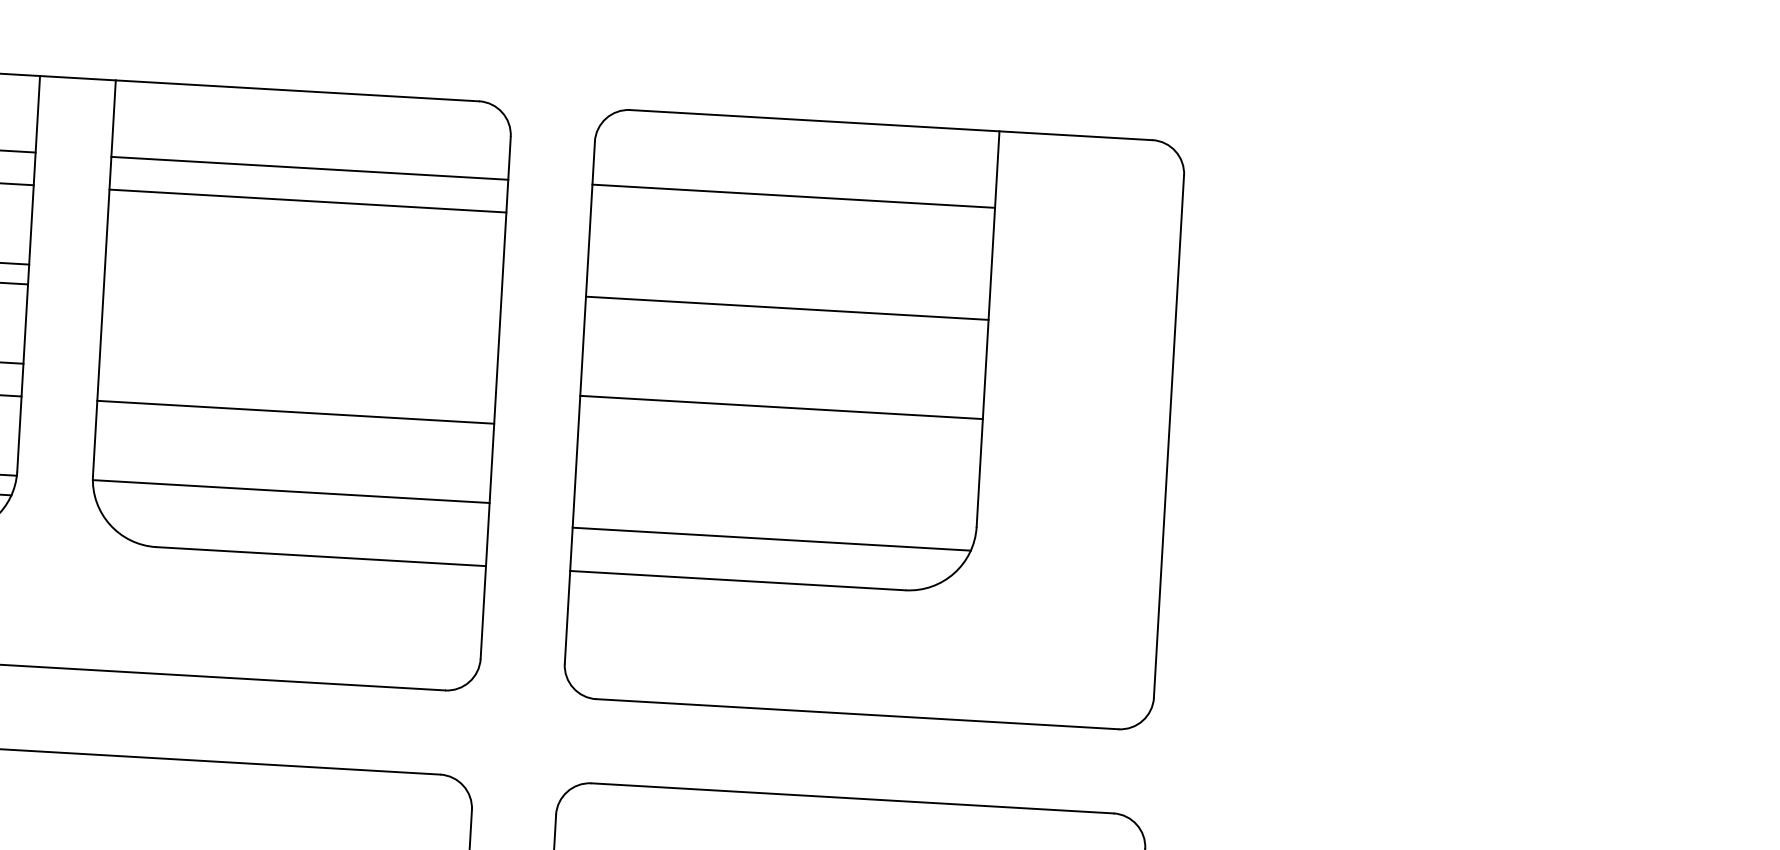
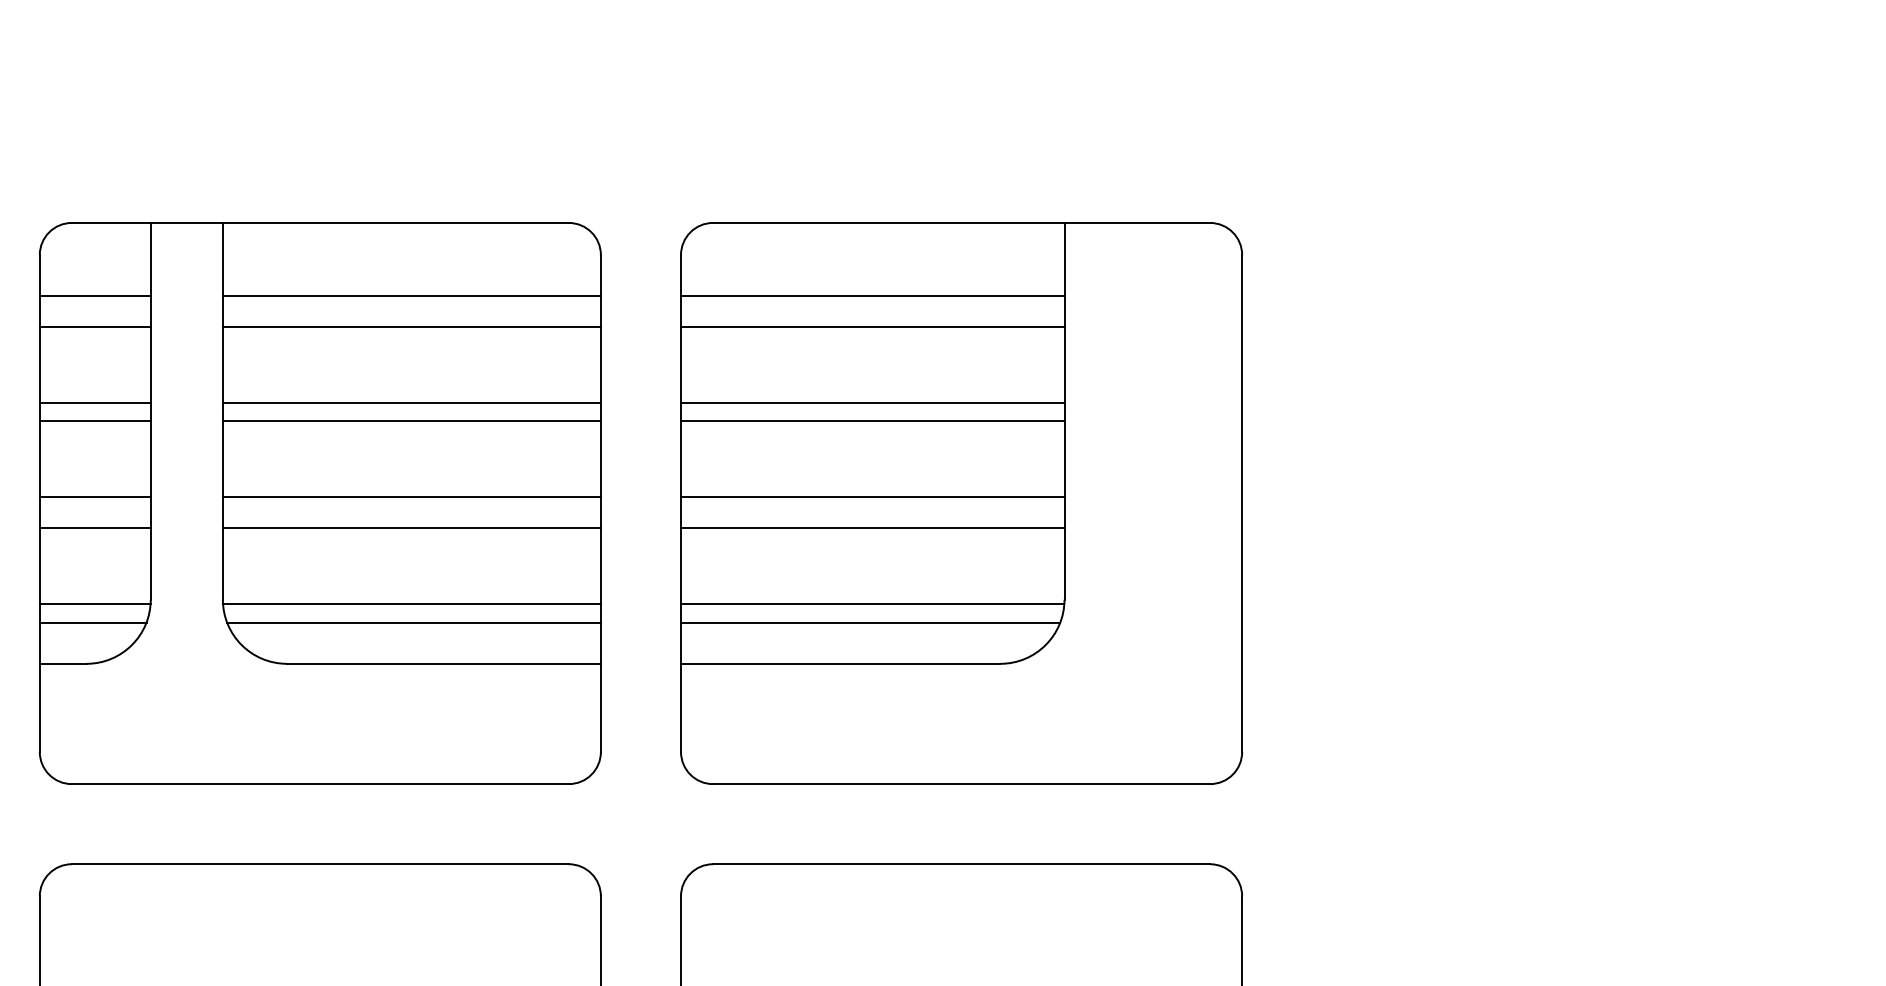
line: (791, 229) -> (872, 327), added
line: (302, 280) -> (411, 402), added
line: (301, 300) -> (411, 421), added
line: (785, 328) -> (872, 421), added
line: (297, 380) -> (411, 497), added
line: (779, 440) -> (872, 528), added
line: (291, 511) -> (413, 622), added
line: (774, 519) -> (872, 603), added

